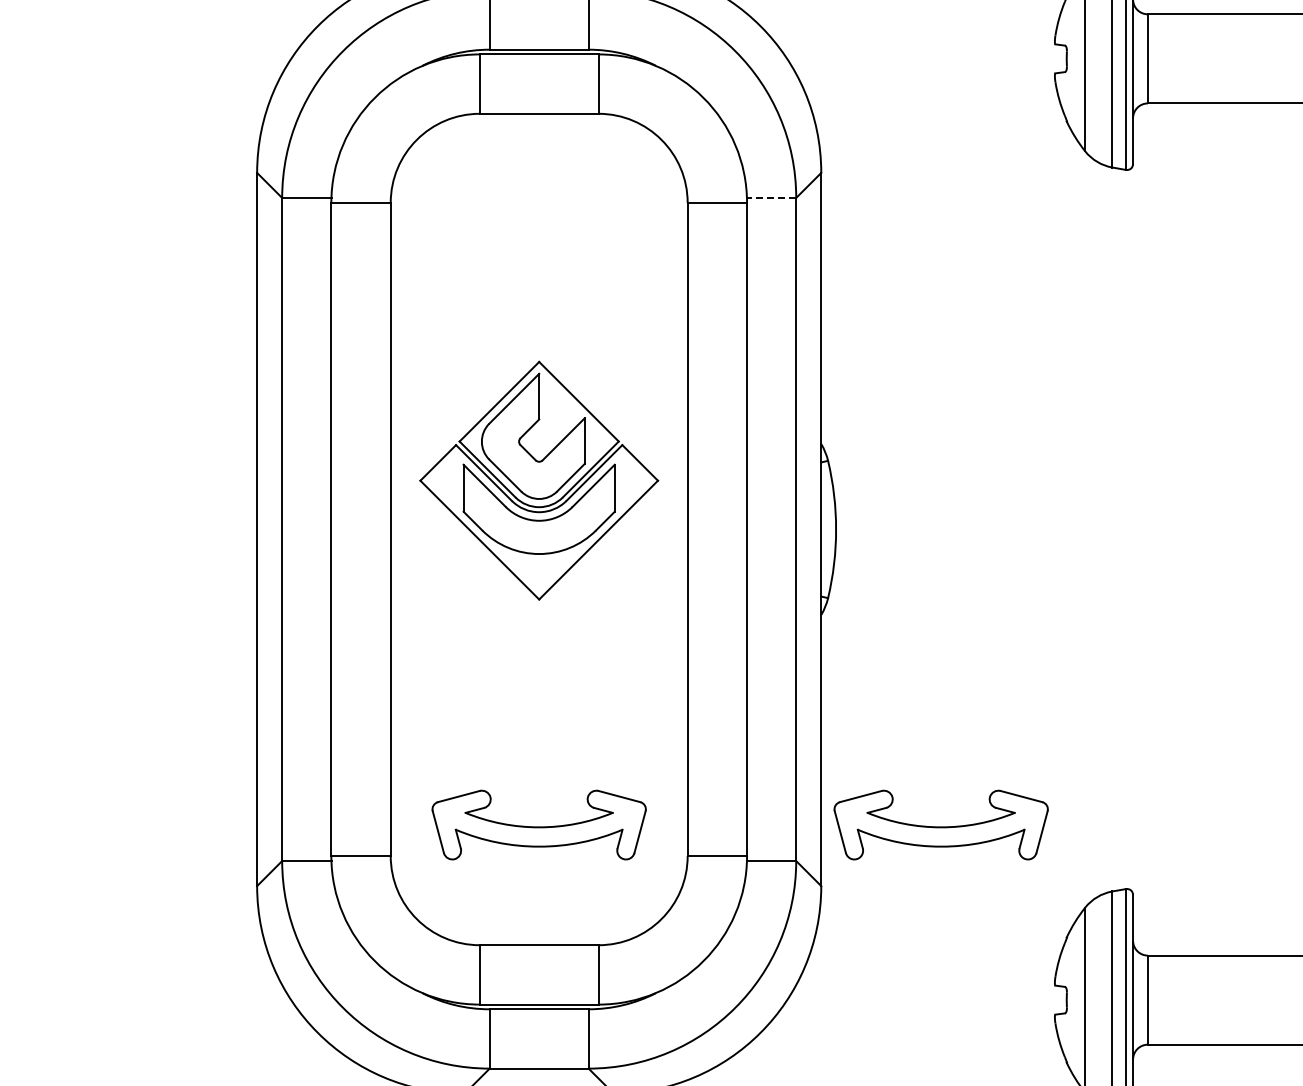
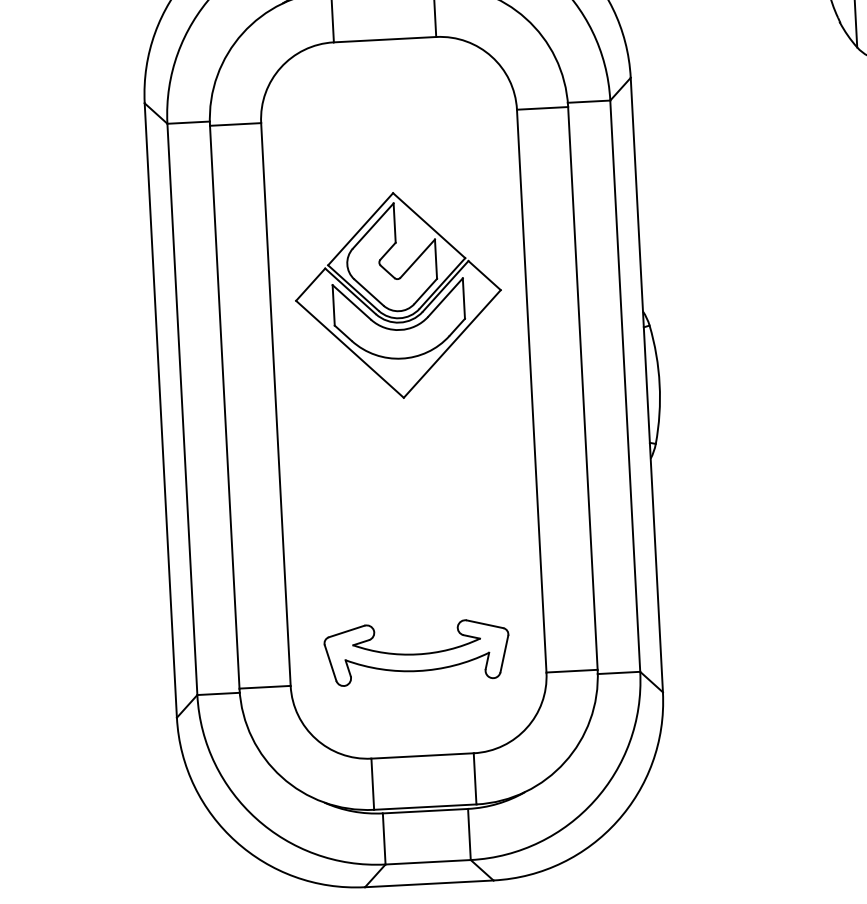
line: (771, 197) -> (588, 101), dashed -> solid
part: (539, 480) -> (398, 295), moved
part: (940, 824) -> (762, 633), removed

